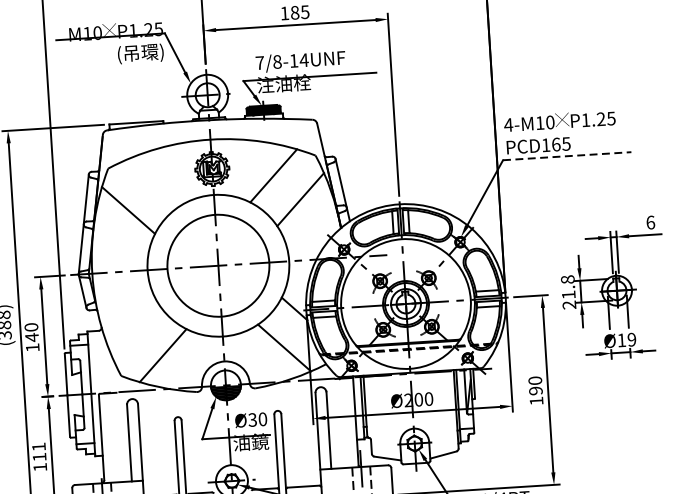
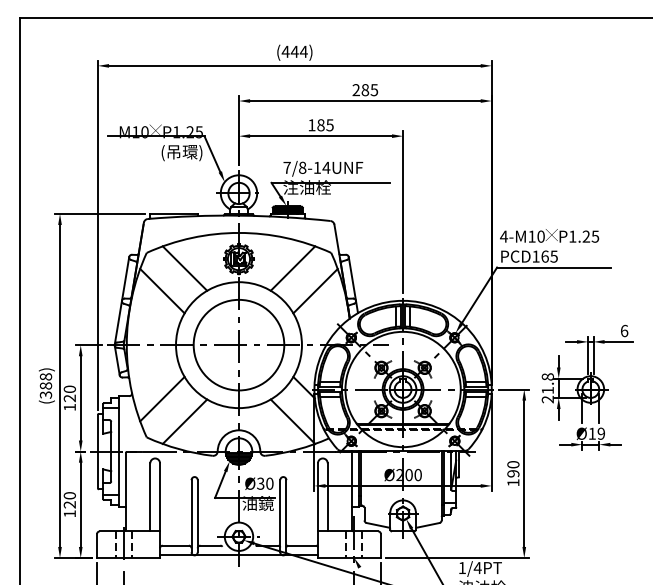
line: (567, 156) -> (554, 267), dashed -> solid
line: (151, 183) -> (184, 268), added
line: (136, 331) -> (162, 398), added
text: (31, 337) -> (69, 398), 140 -> 120
text: (38, 452) -> (69, 500), 111 -> 120

